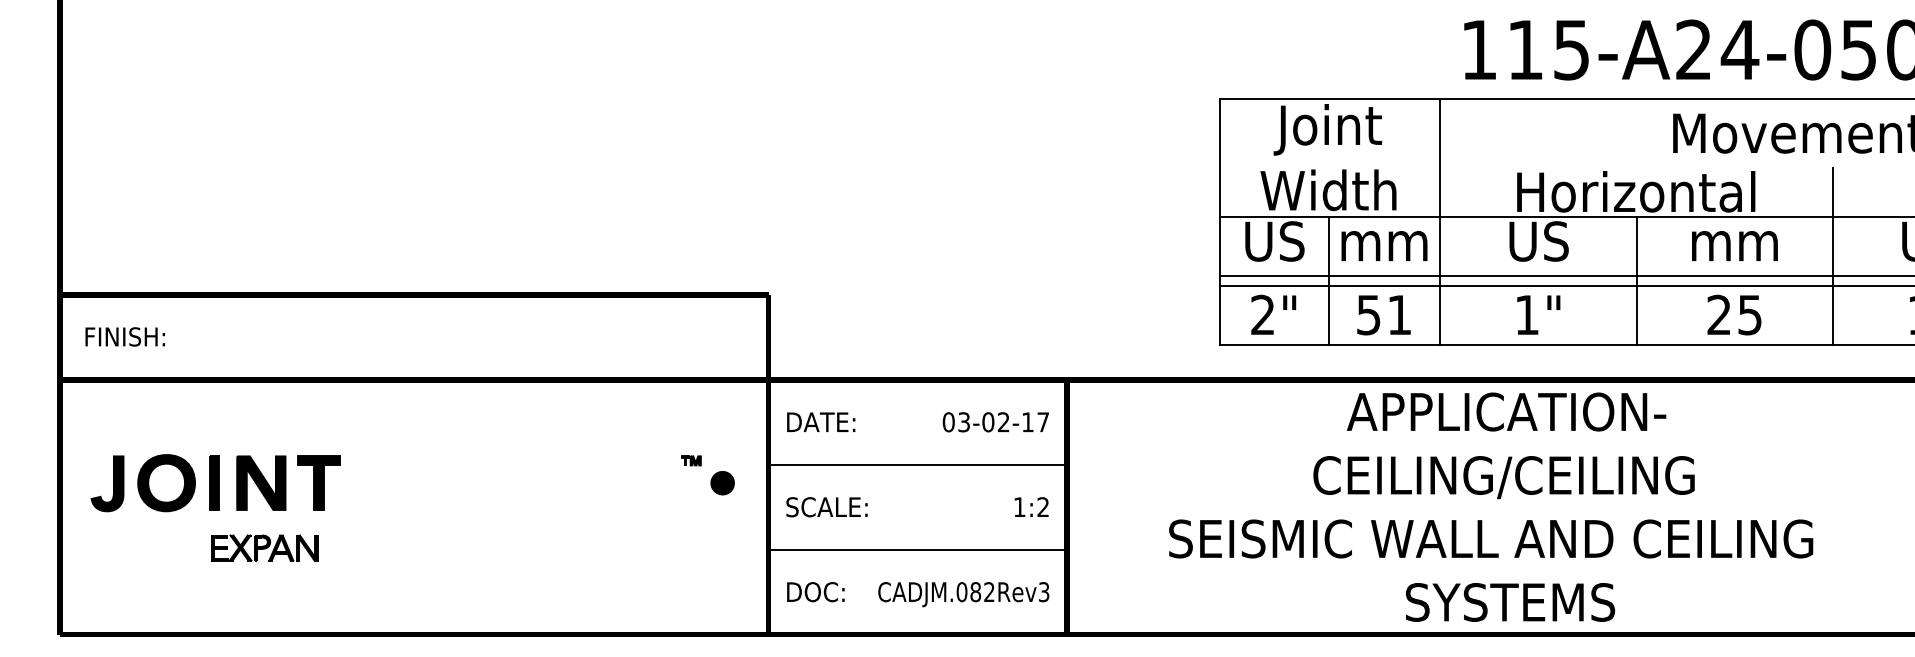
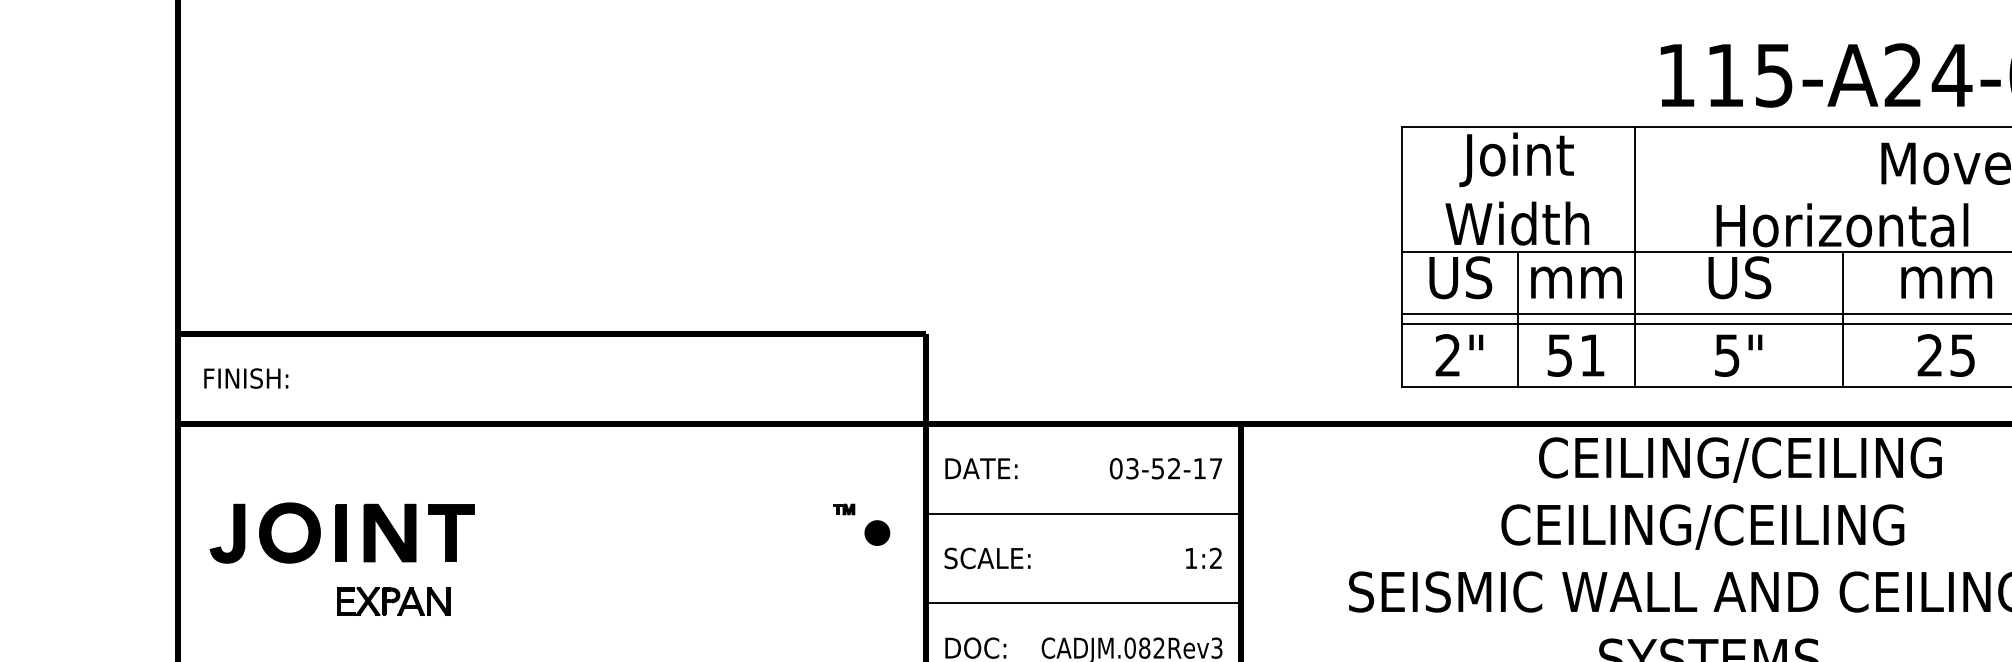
text: (1526, 315) -> (1726, 355), 1" -> 5"
text: (1538, 413) -> (1739, 459), APPLICATION- -> CEILING/CEILING
text: (988, 422) -> (1158, 468), 03-02-17 -> 03-52-17

